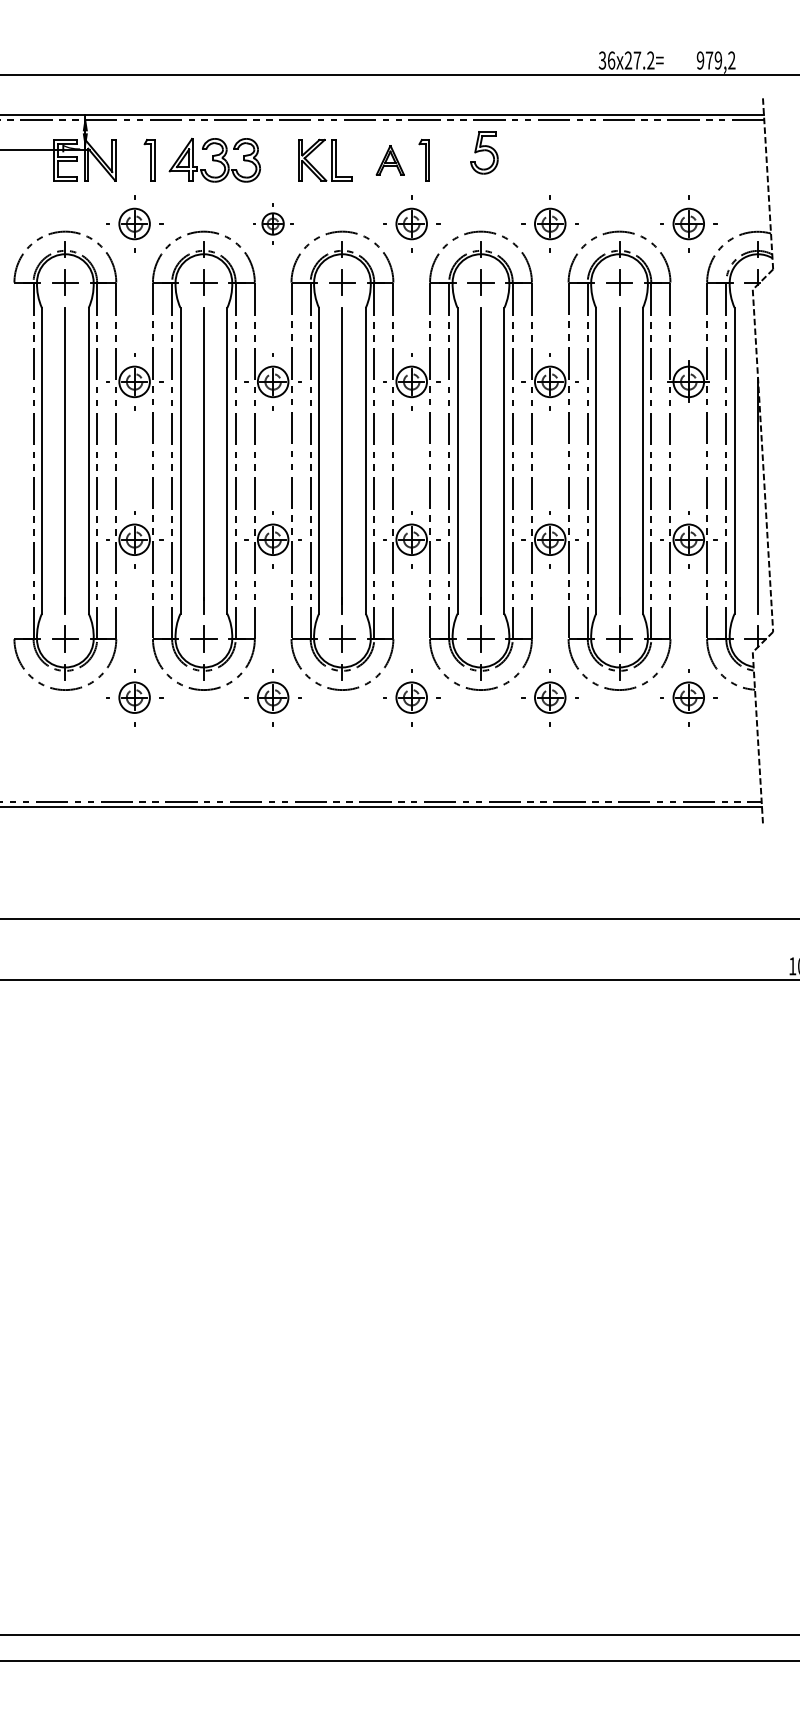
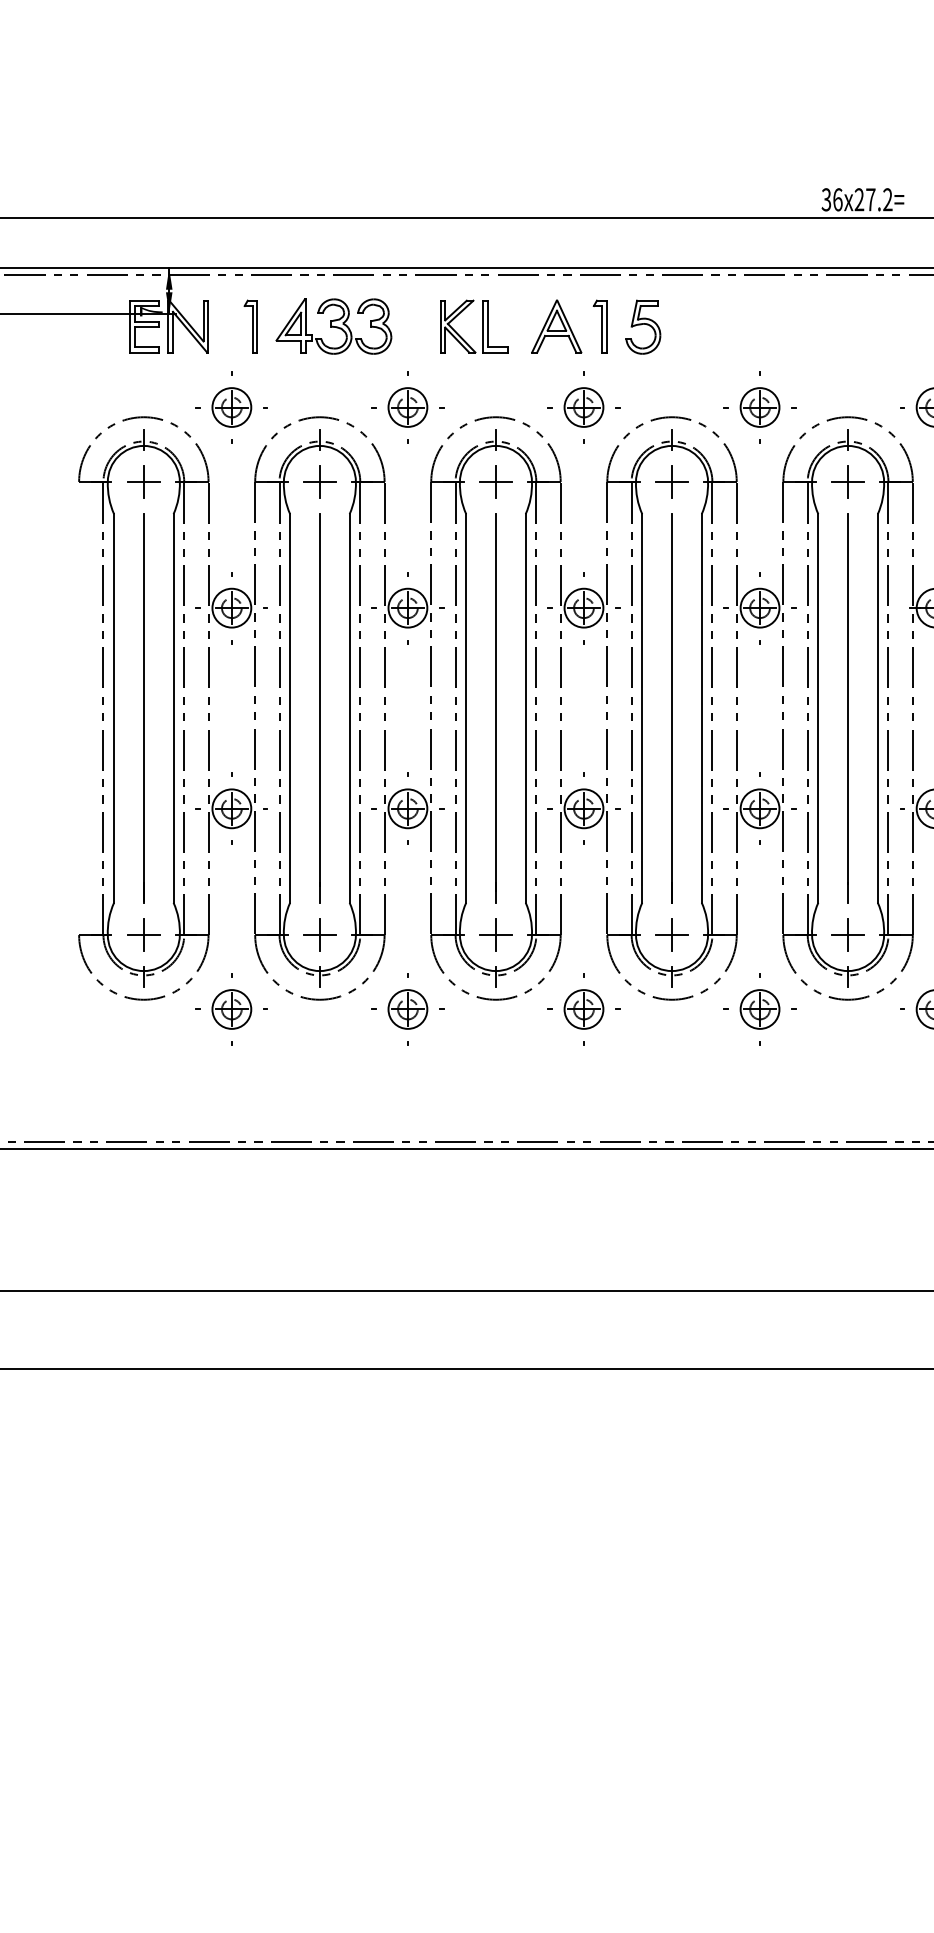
part: (484, 152) -> (643, 326), moved
part: (390, 160) -> (557, 326), size x1.43
part: (272, 223) -> (407, 406), size x1.43

